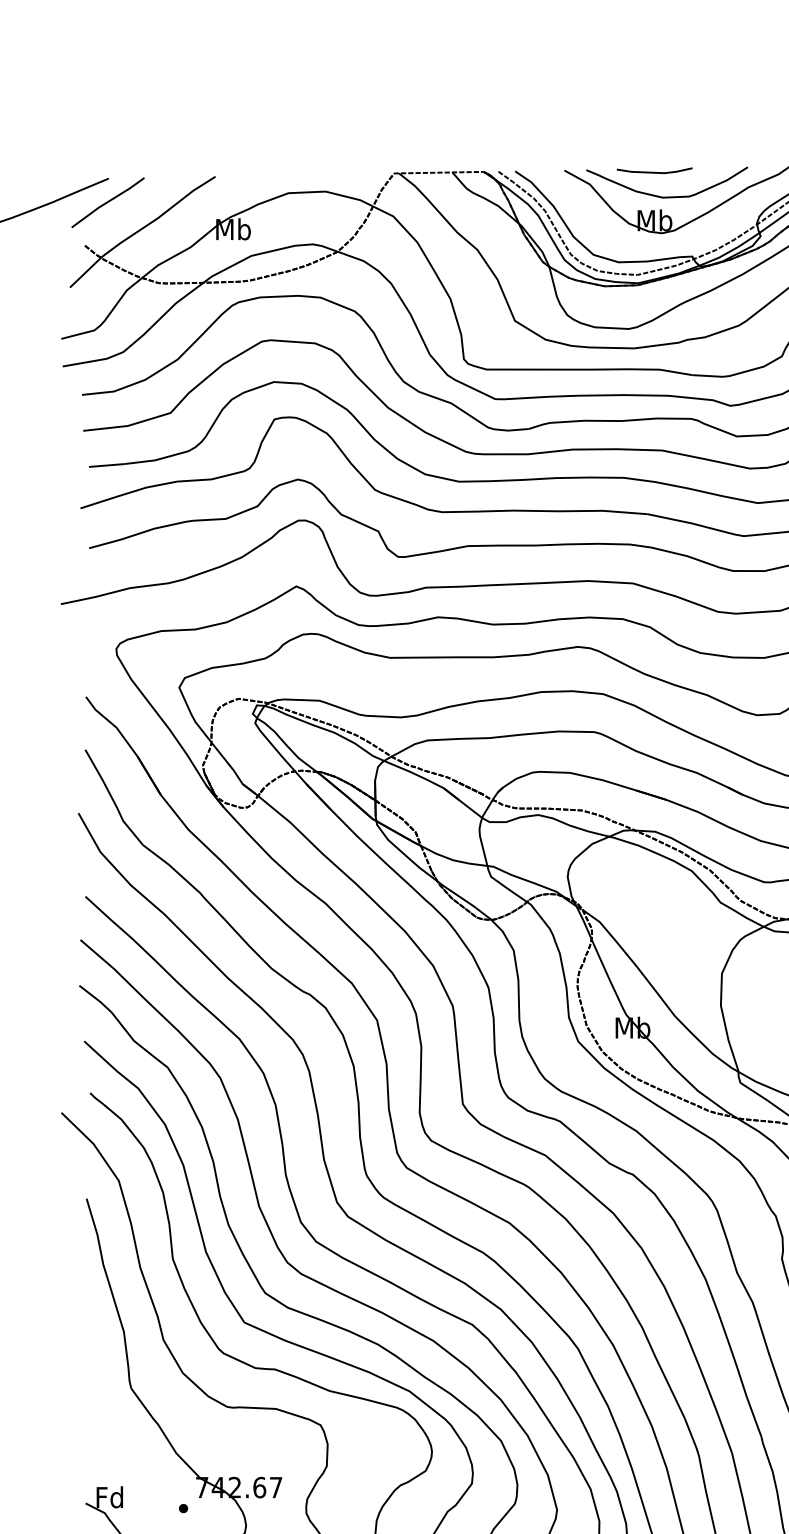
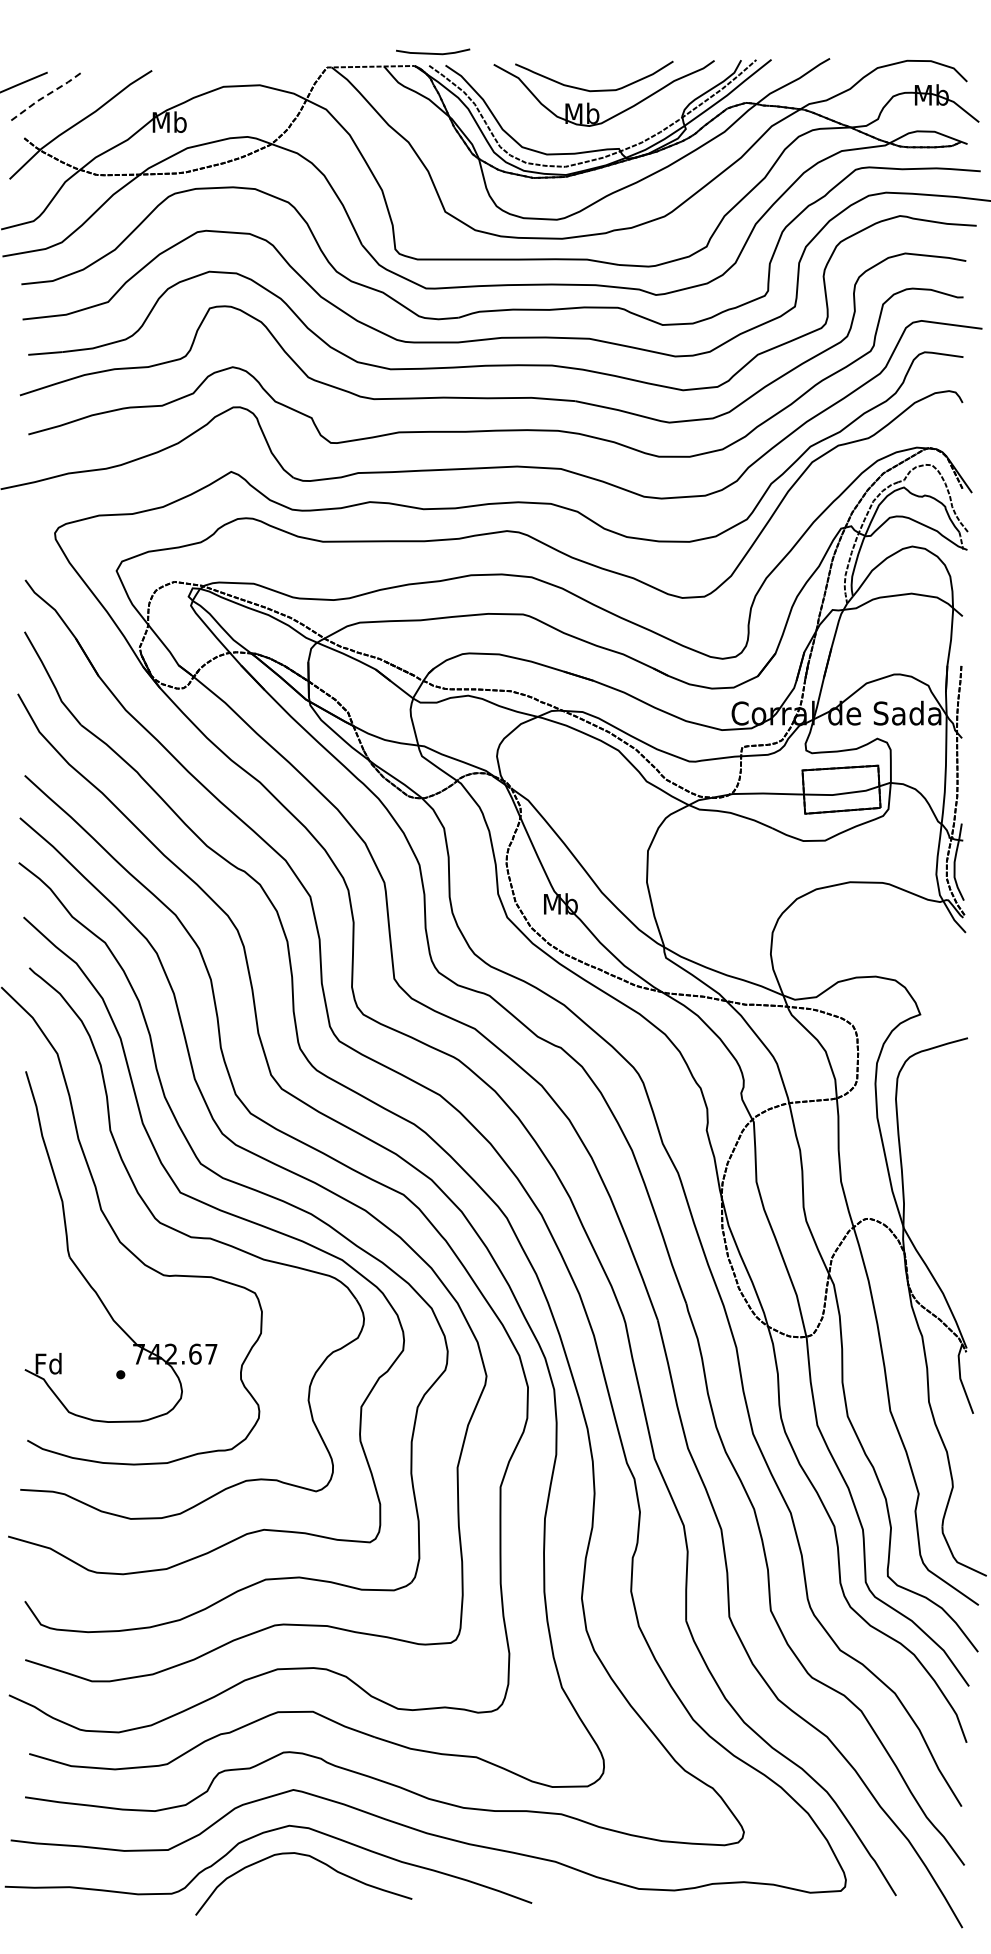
line: (654, 171) -> (432, 52), moved
line: (108, 202) -> (47, 95), solid -> dashed

